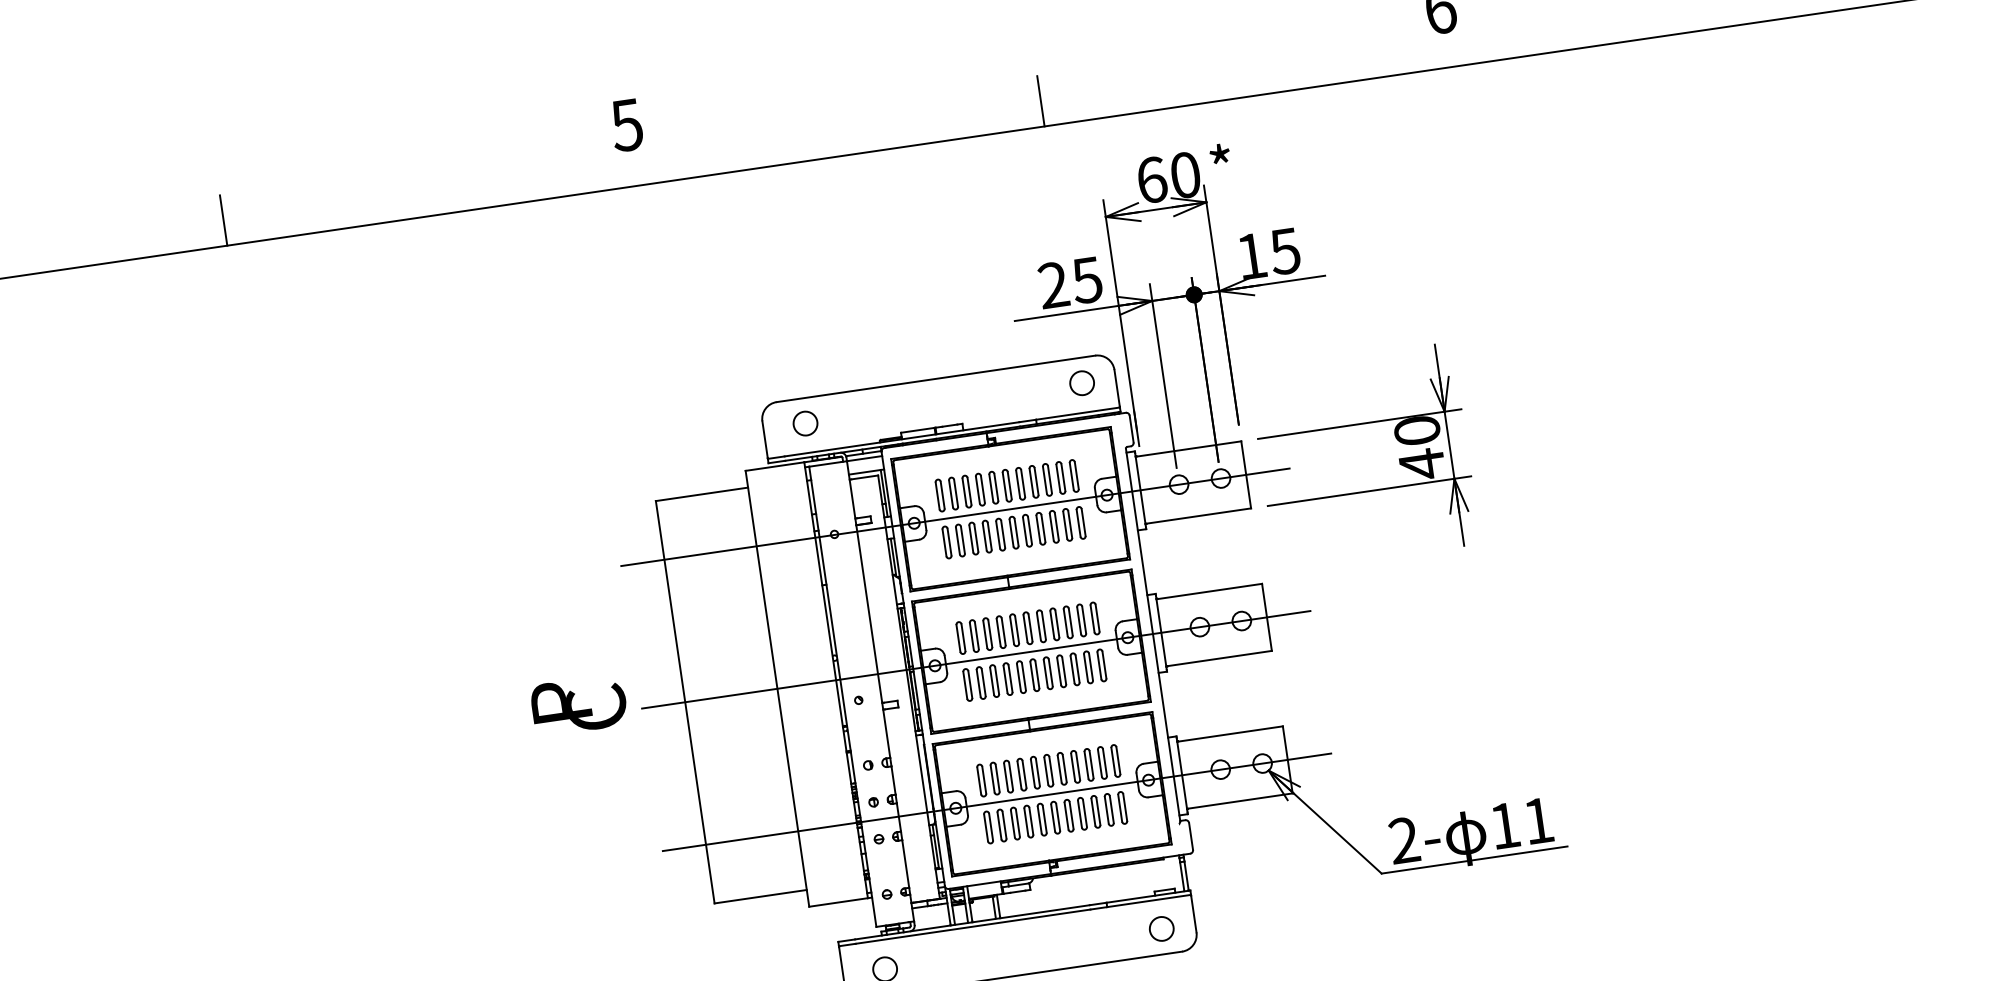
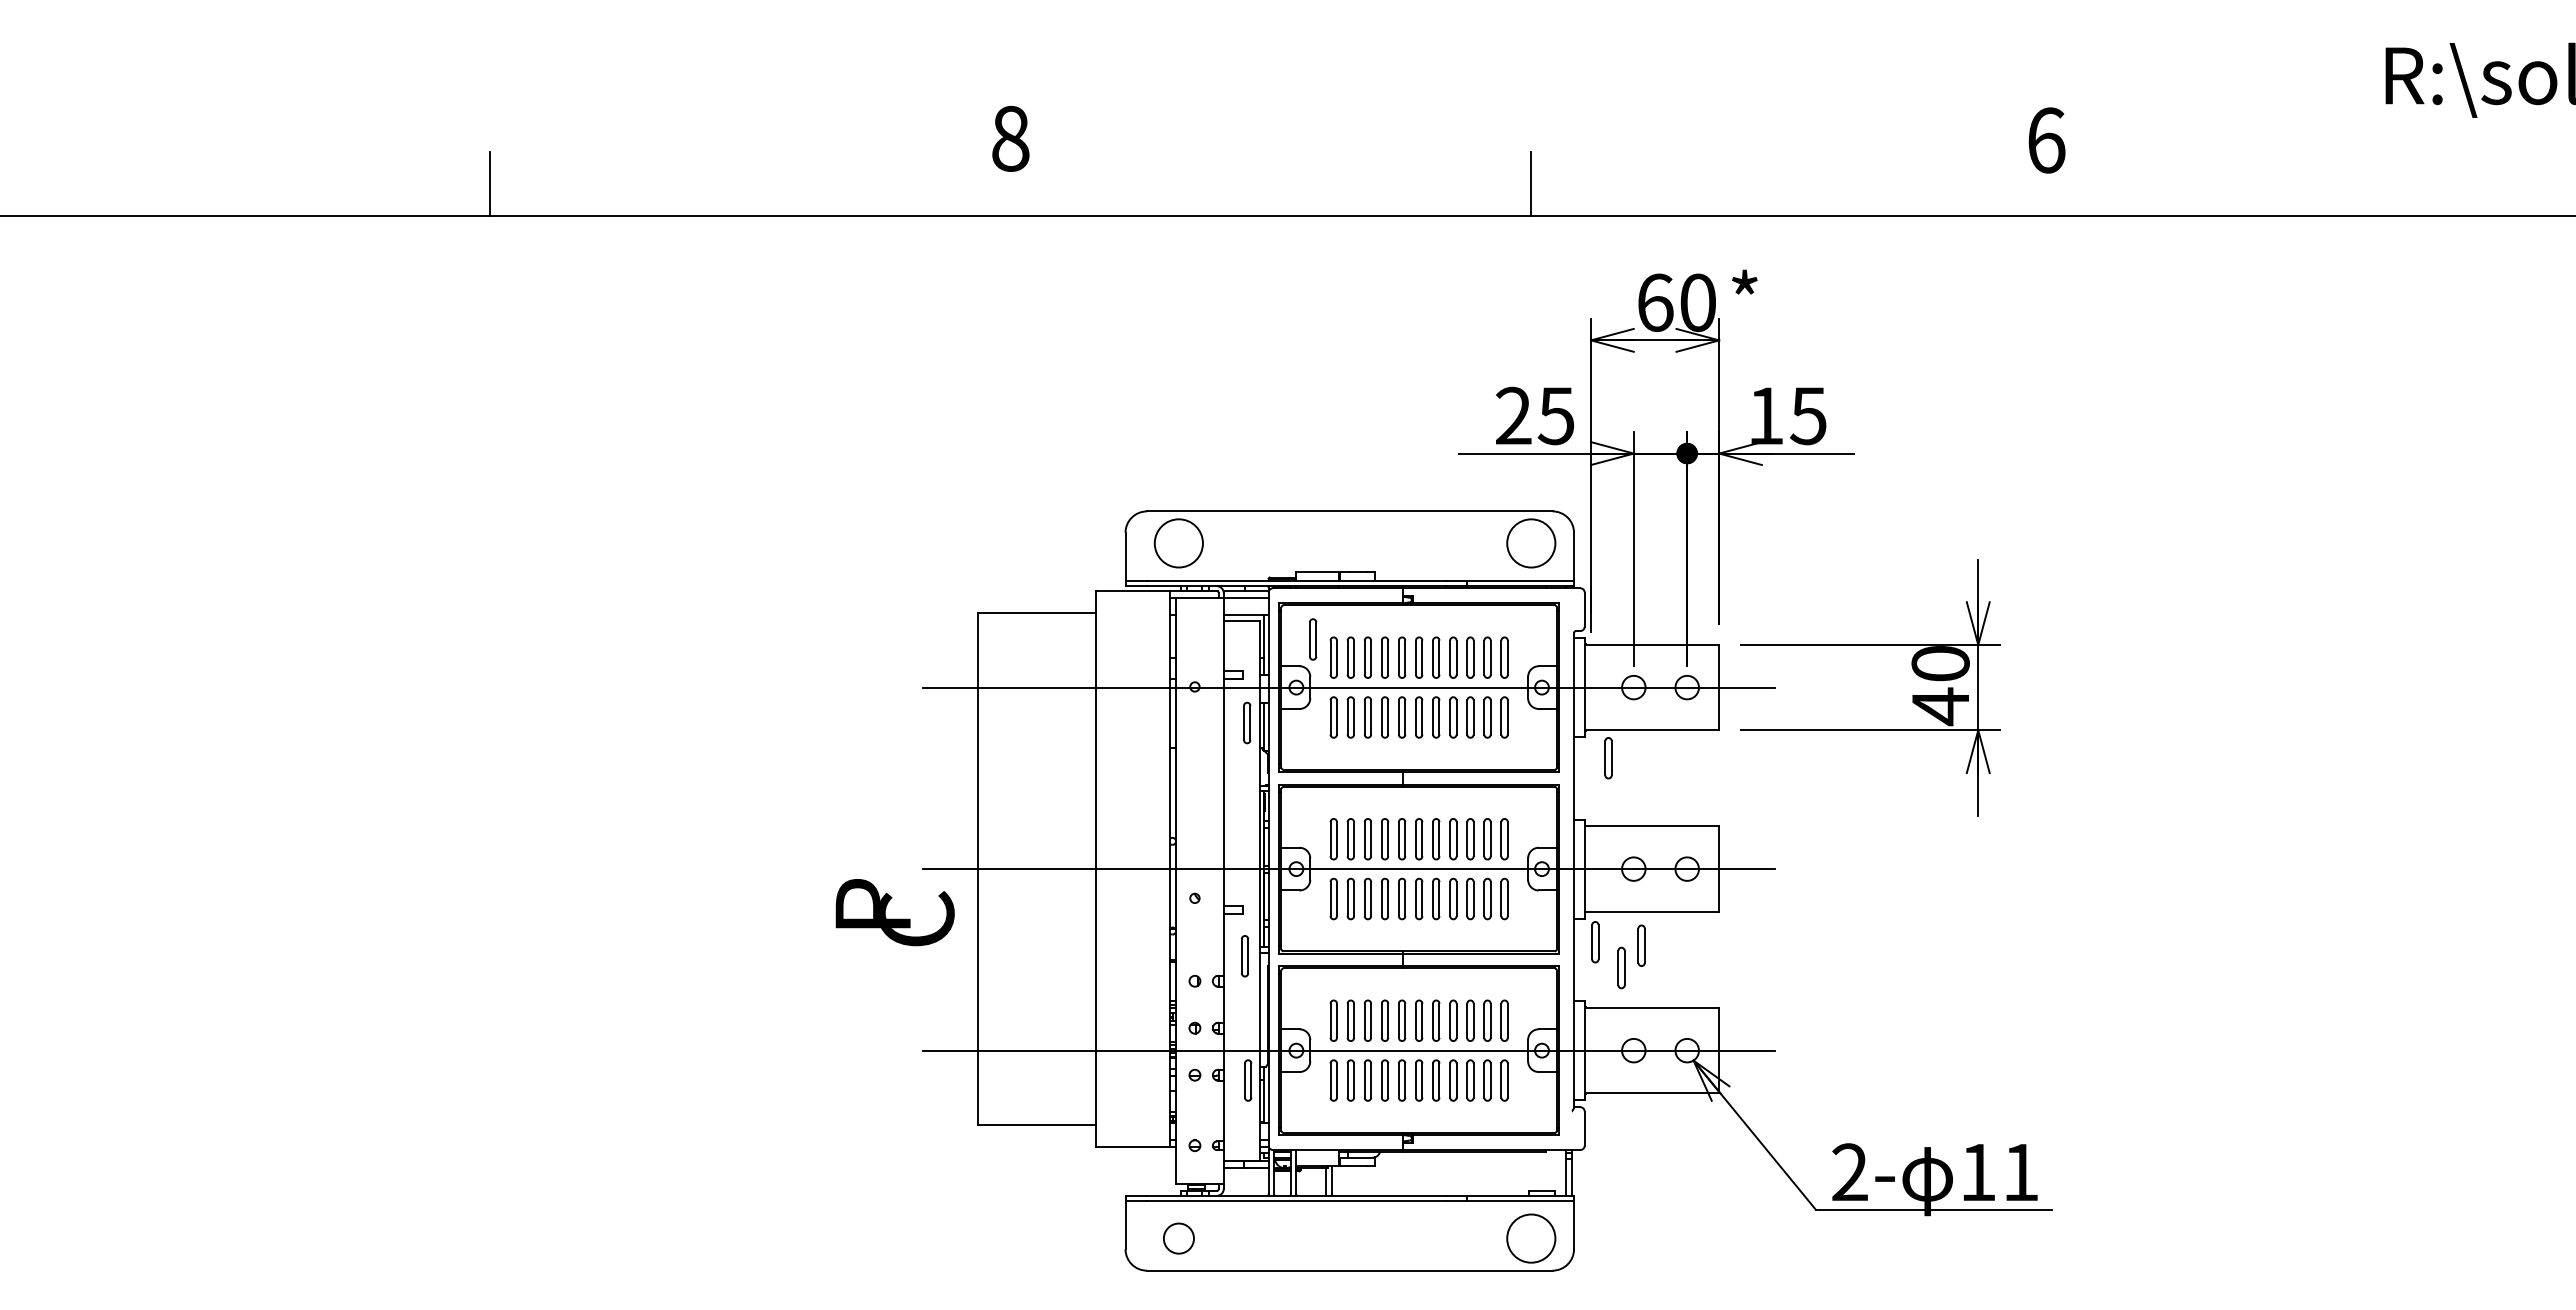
text: (626, 125) -> (1010, 138), 5 -> 8
circle: (1082, 383) -> (1531, 543), size x1.6
circle: (805, 423) -> (1178, 543), size x1.6
part: (922, 483) -> (1313, 639), added
part: (1167, 543) -> (1608, 758), added
part: (879, 556) -> (1247, 722), added
part: (1214, 686) -> (1641, 945), added
part: (1178, 689) -> (1595, 942), added
text: (578, 705) -> (894, 912), moved
part: (1201, 705) -> (1621, 967), added
part: (905, 740) -> (1245, 956), added
part: (921, 837) -> (1248, 1080), added
circle: (1161, 928) -> (1531, 1238), size x1.6

